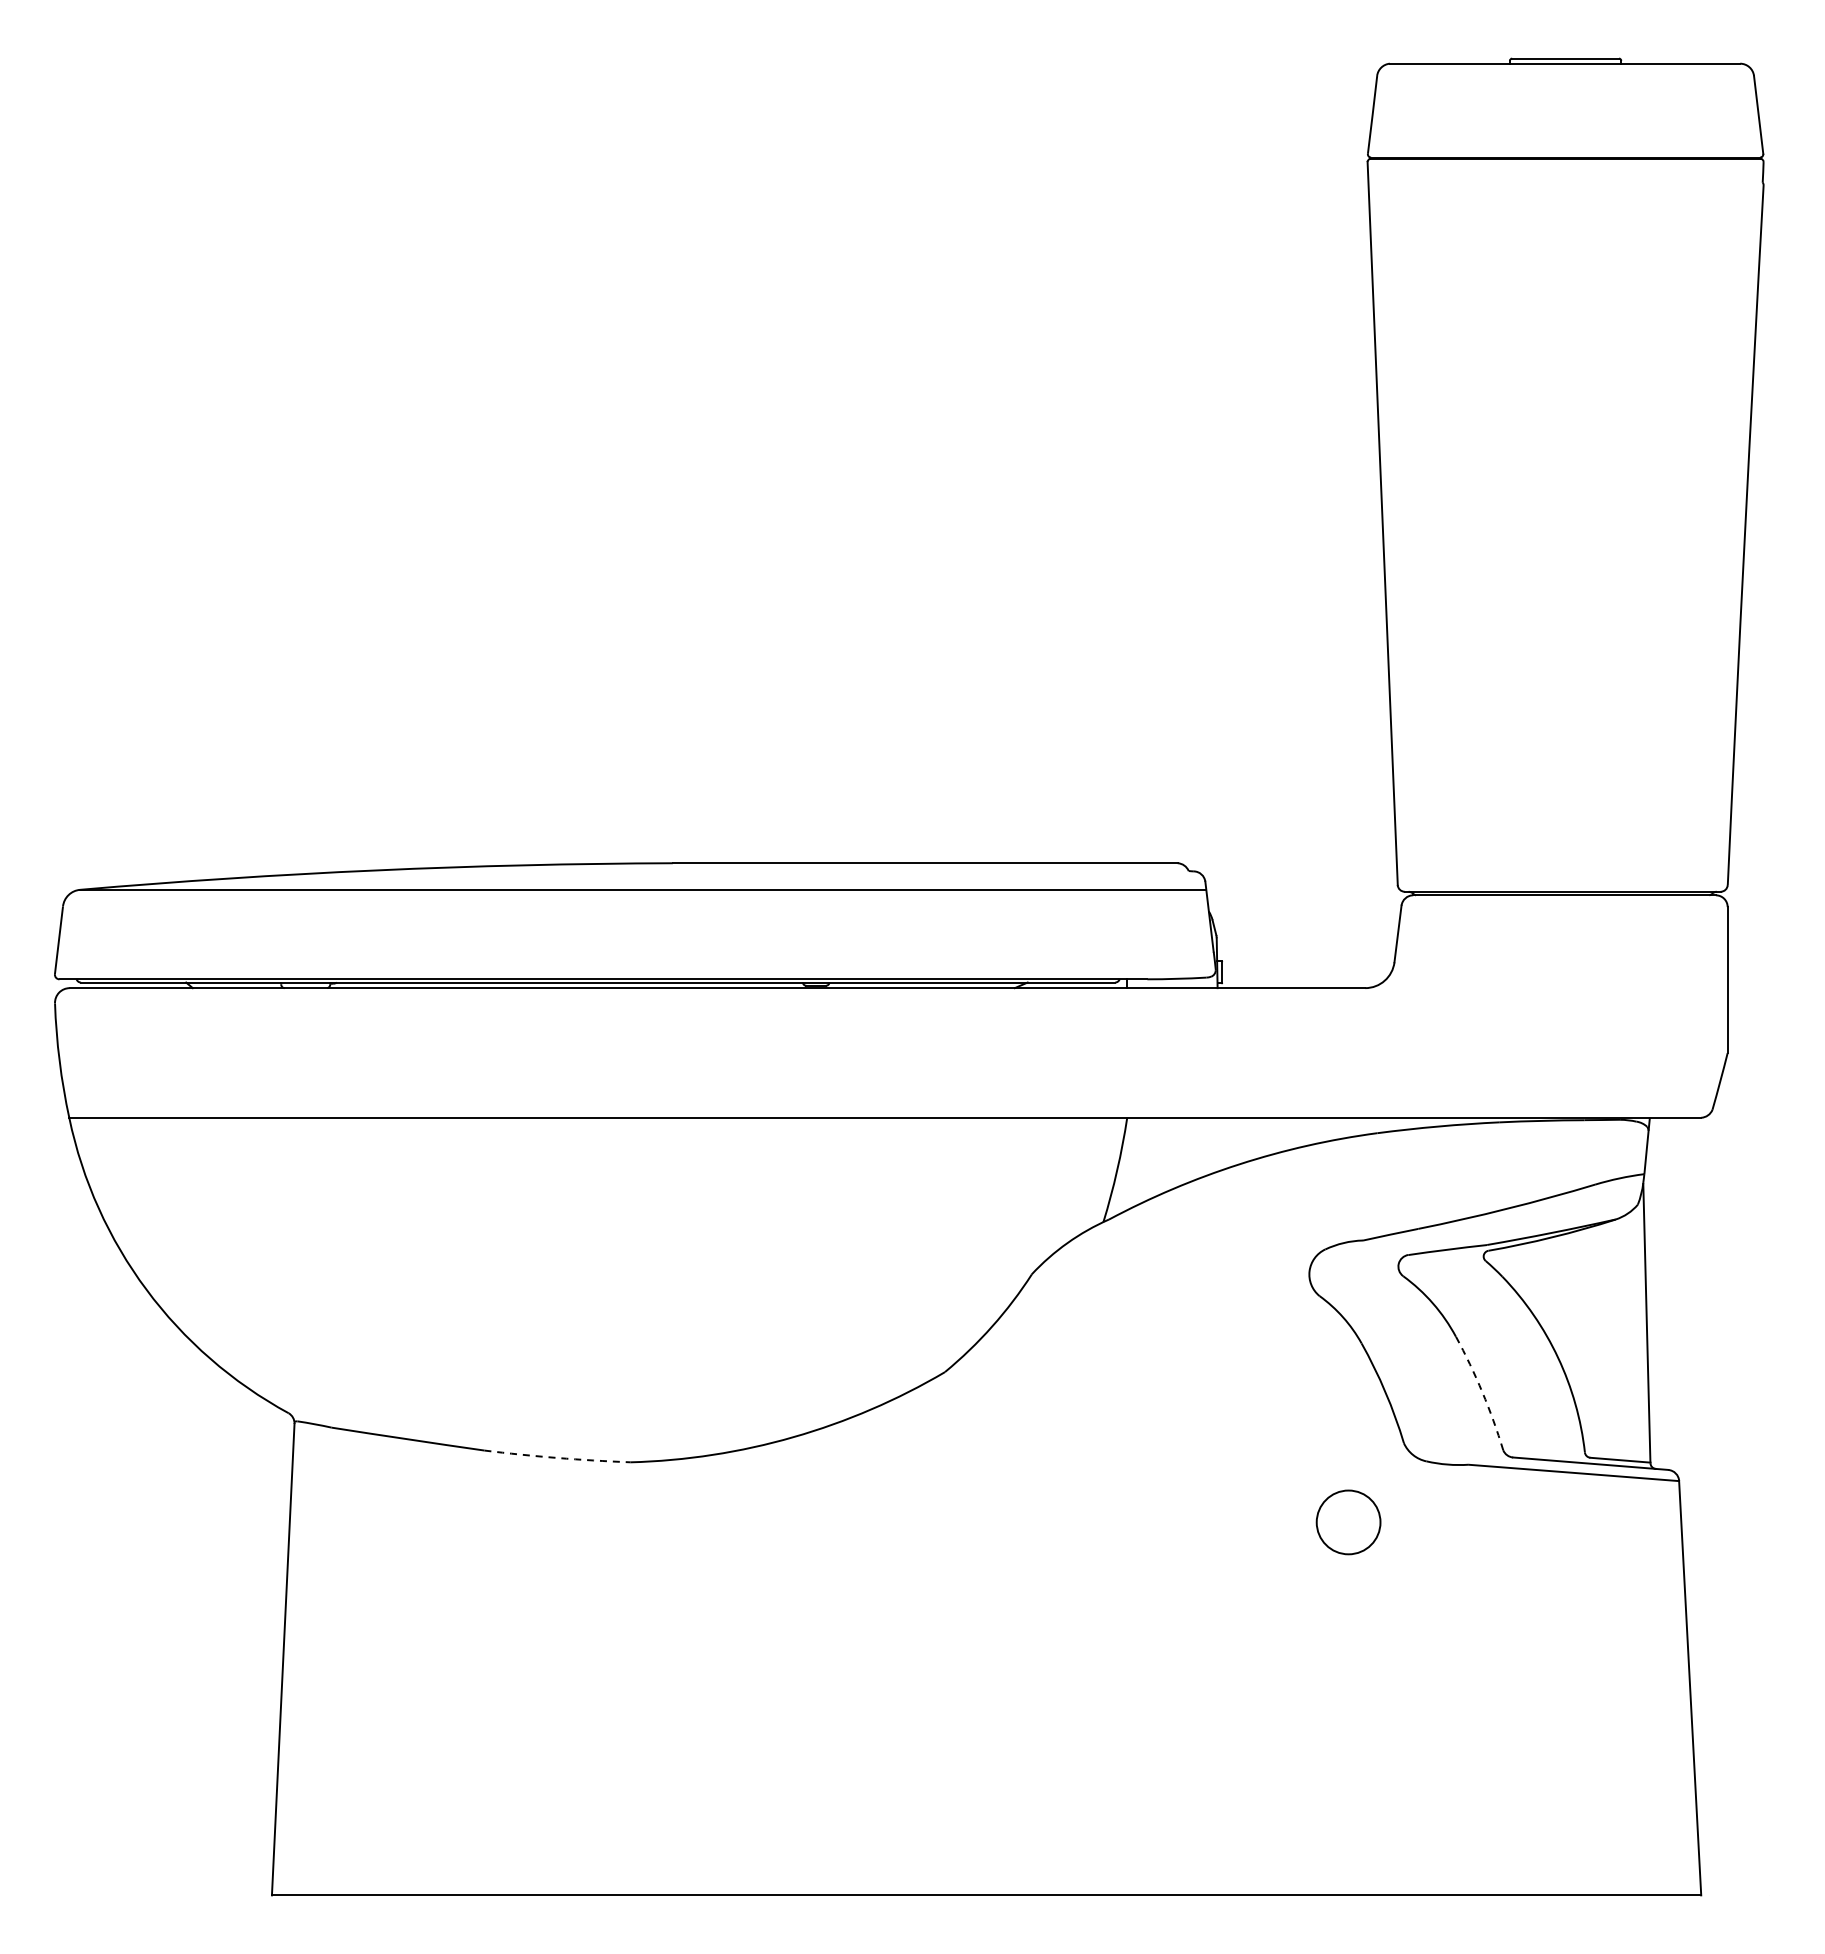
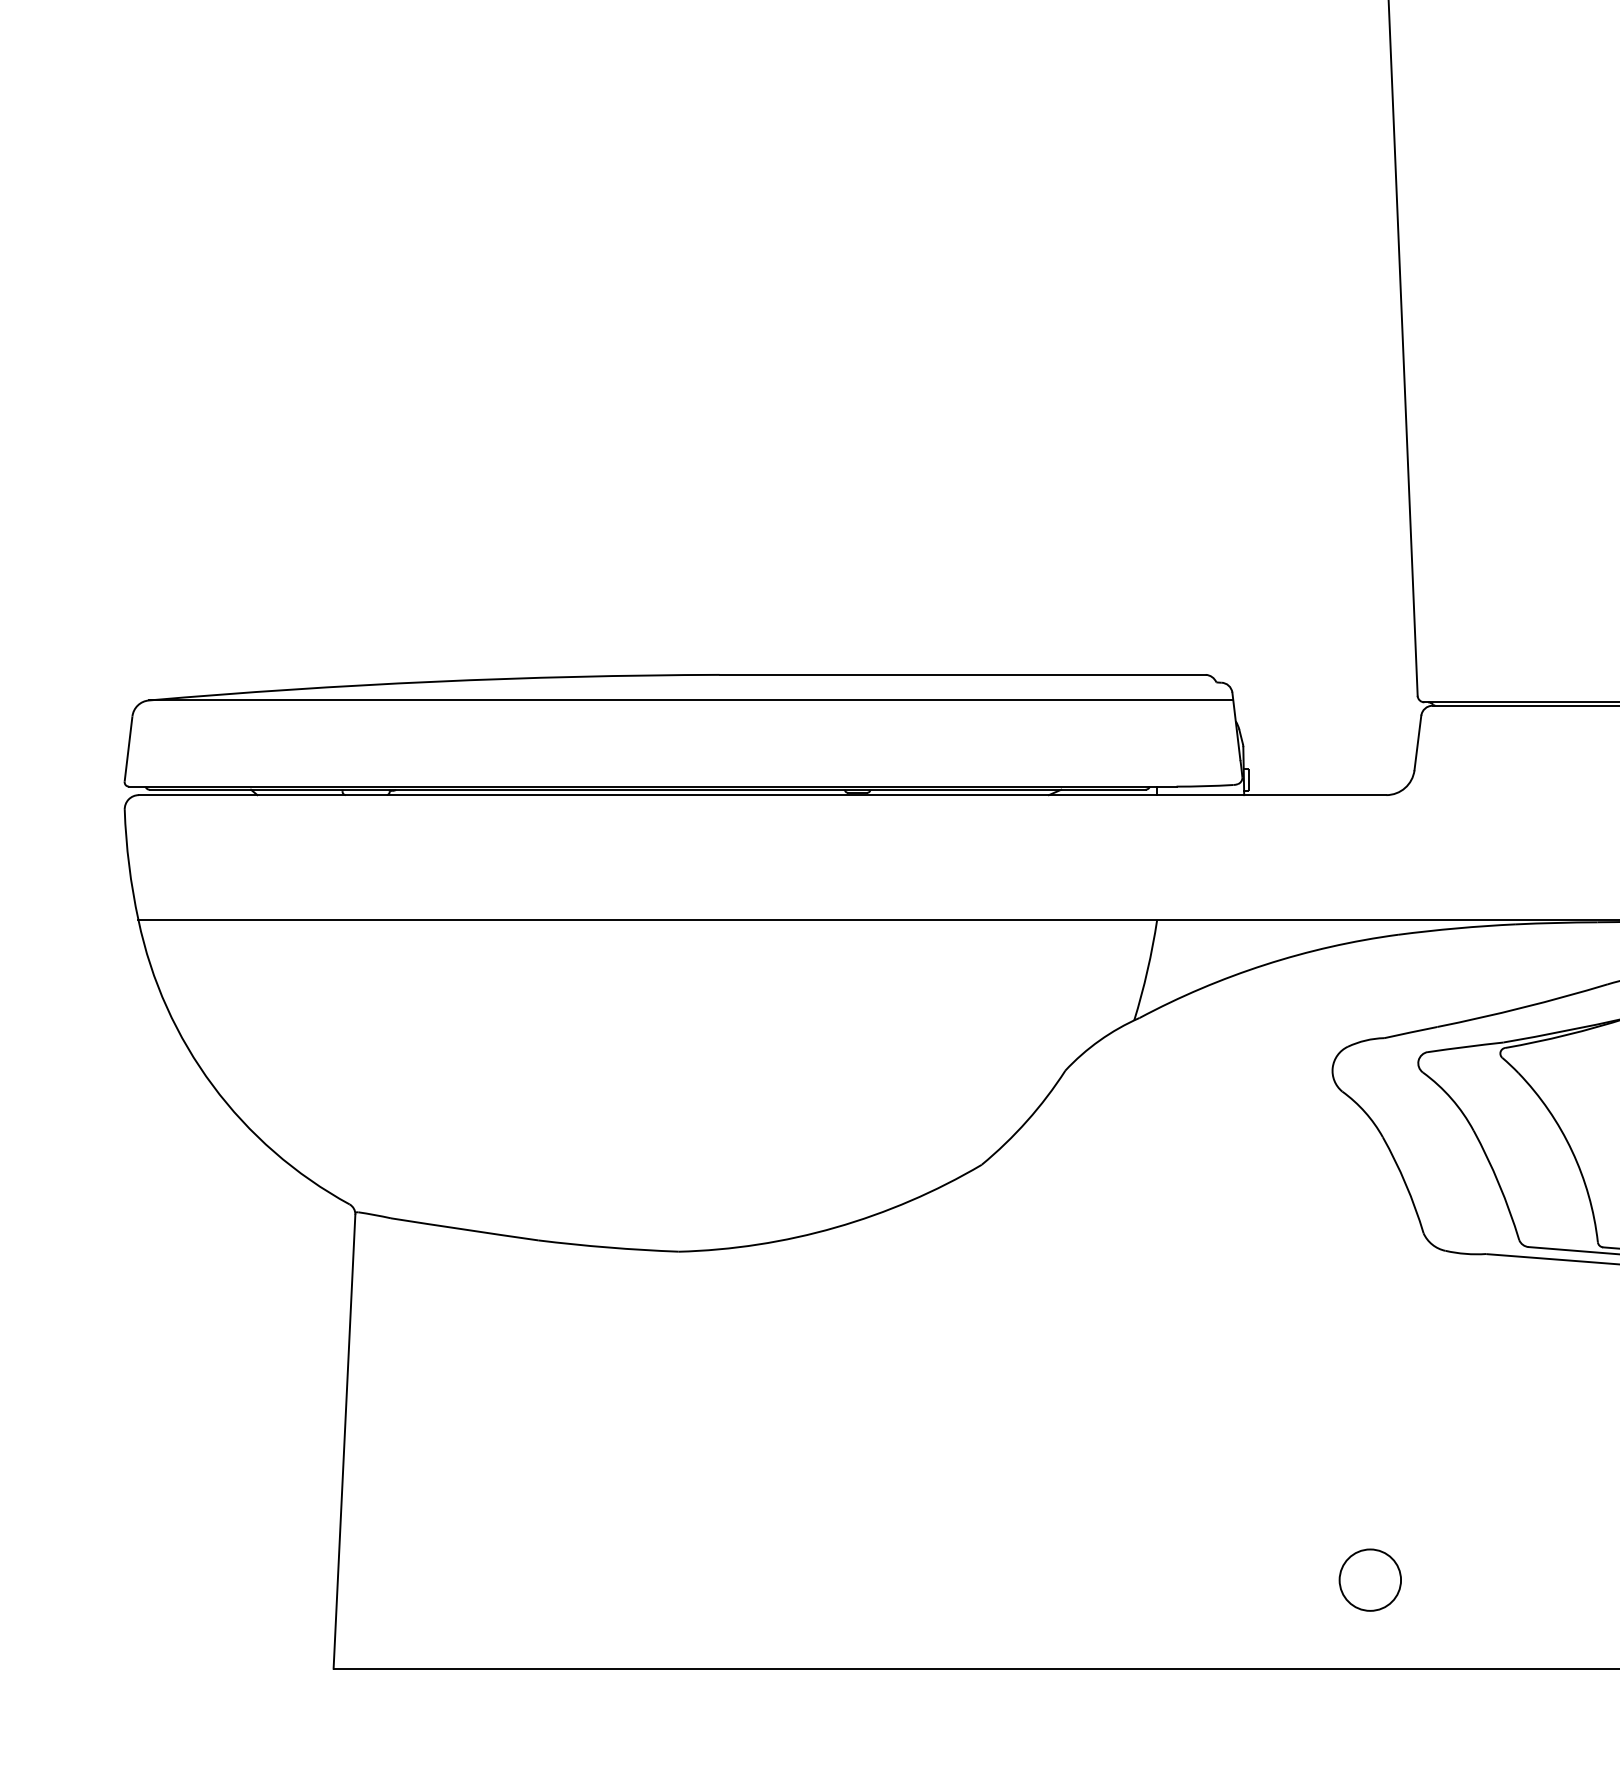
arc: (1482, 1392) -> (1499, 1184), dashed -> solid
arc: (557, 1457) -> (608, 1247), dashed -> solid
circle: (1348, 1522) -> (1370, 1580), moved

